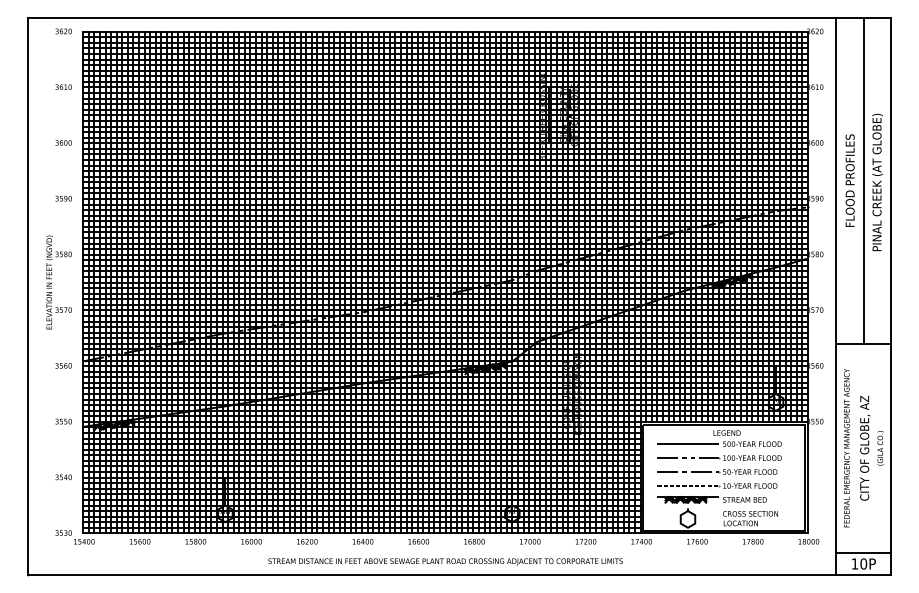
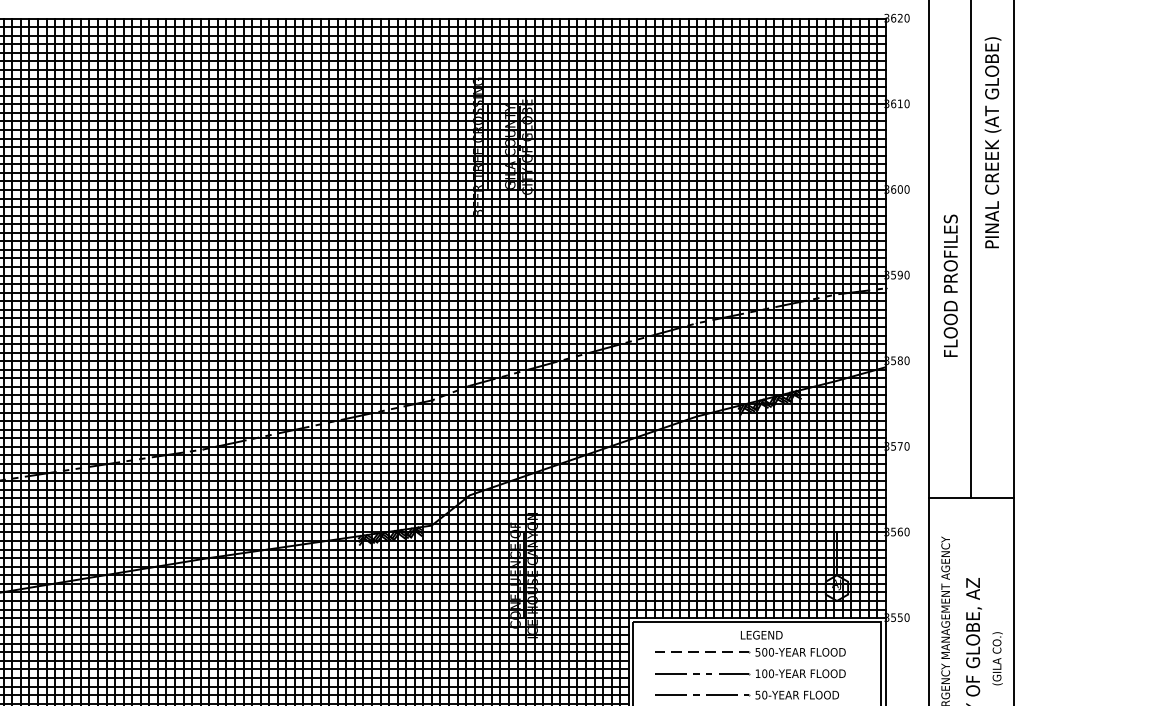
text: (849, 180) -> (949, 285), moved
text: (877, 182) -> (992, 142), moved
line: (688, 444) -> (702, 652), solid -> dashed

